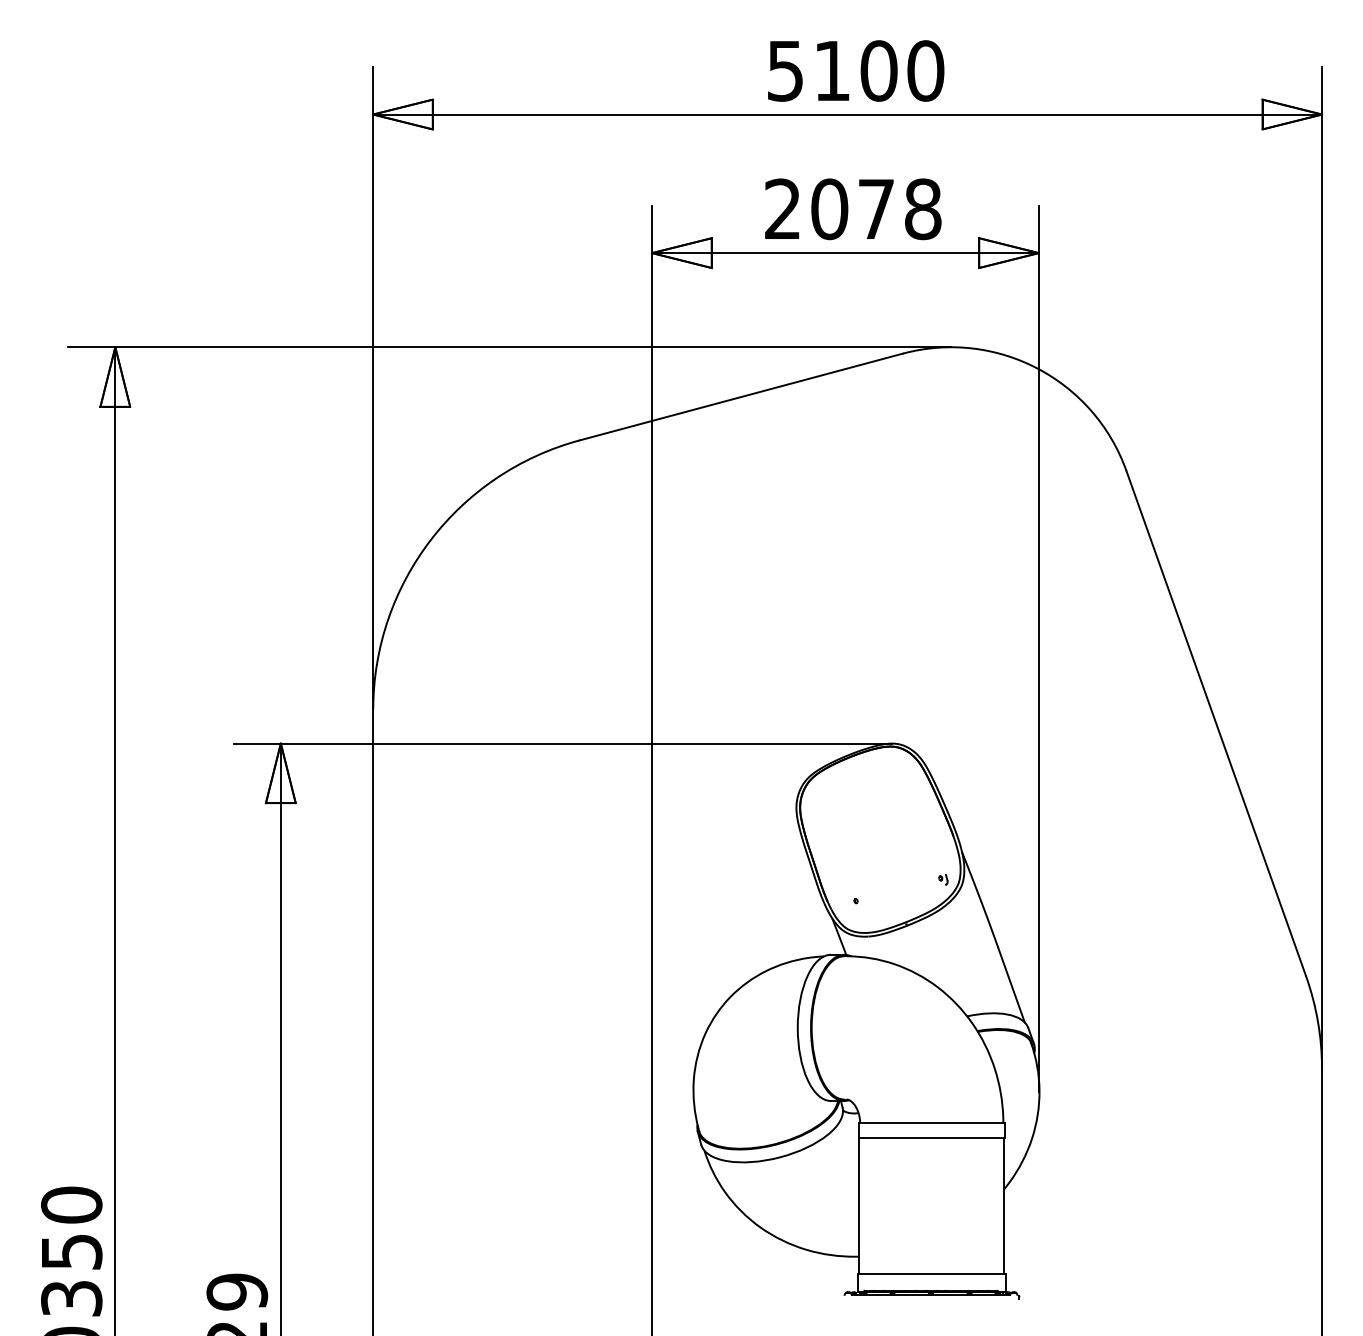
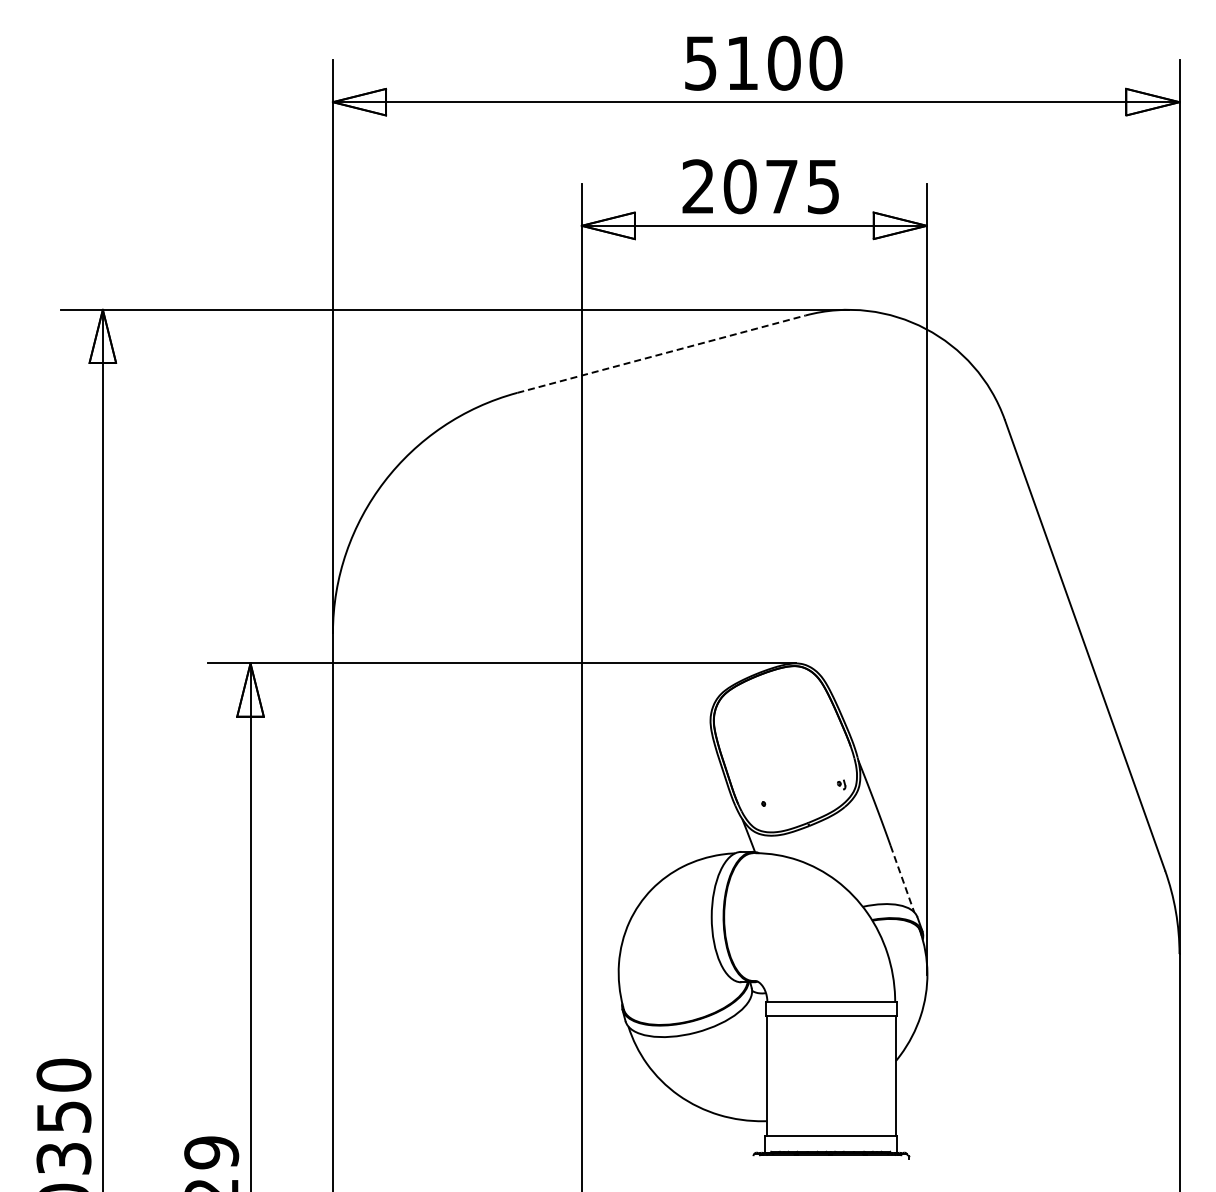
text: (923, 209) -> (823, 186), 2078 -> 2075
line: (741, 397) -> (661, 354), solid -> dashed
line: (1011, 985) -> (902, 879), solid -> dashed

